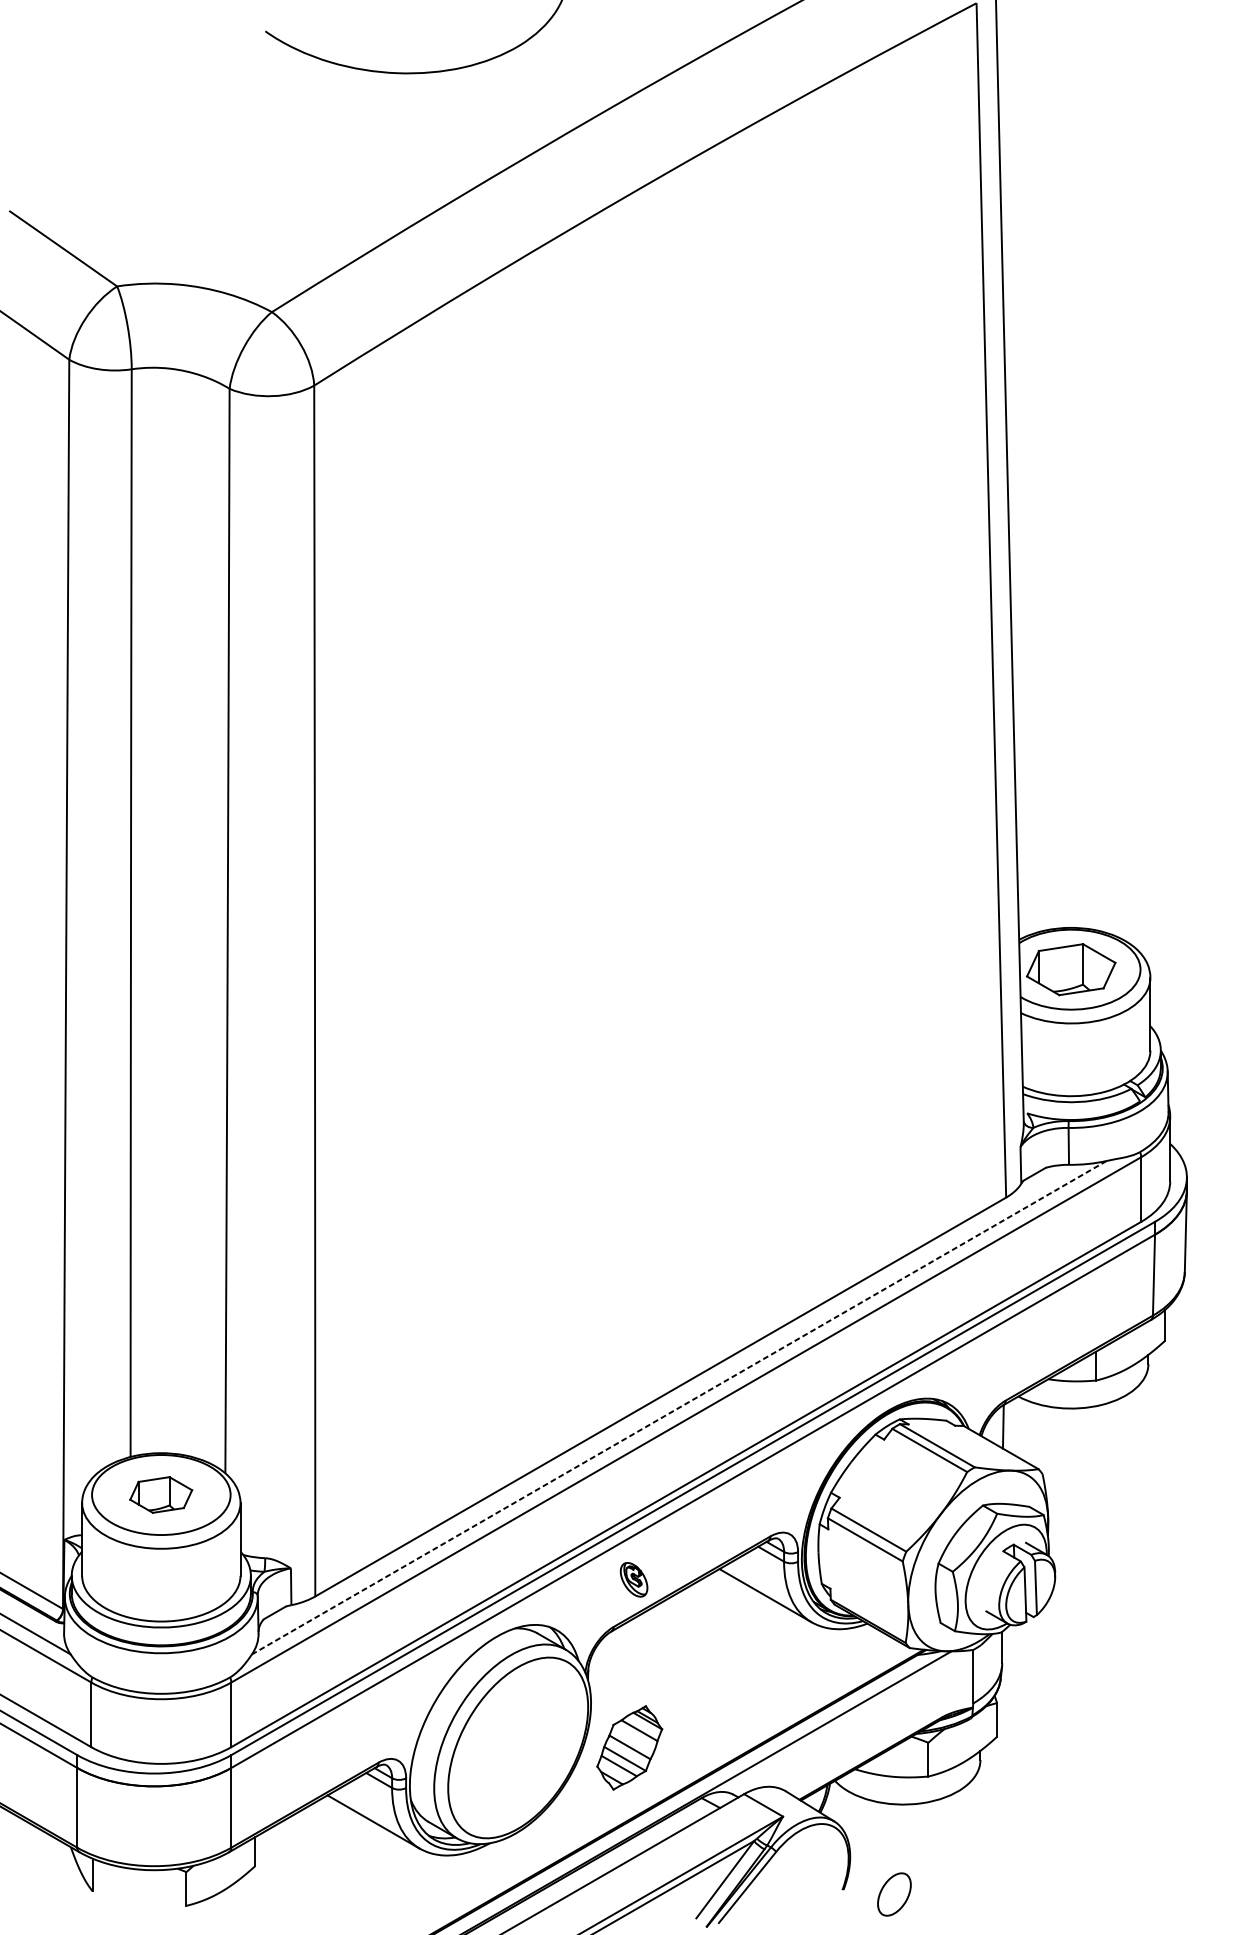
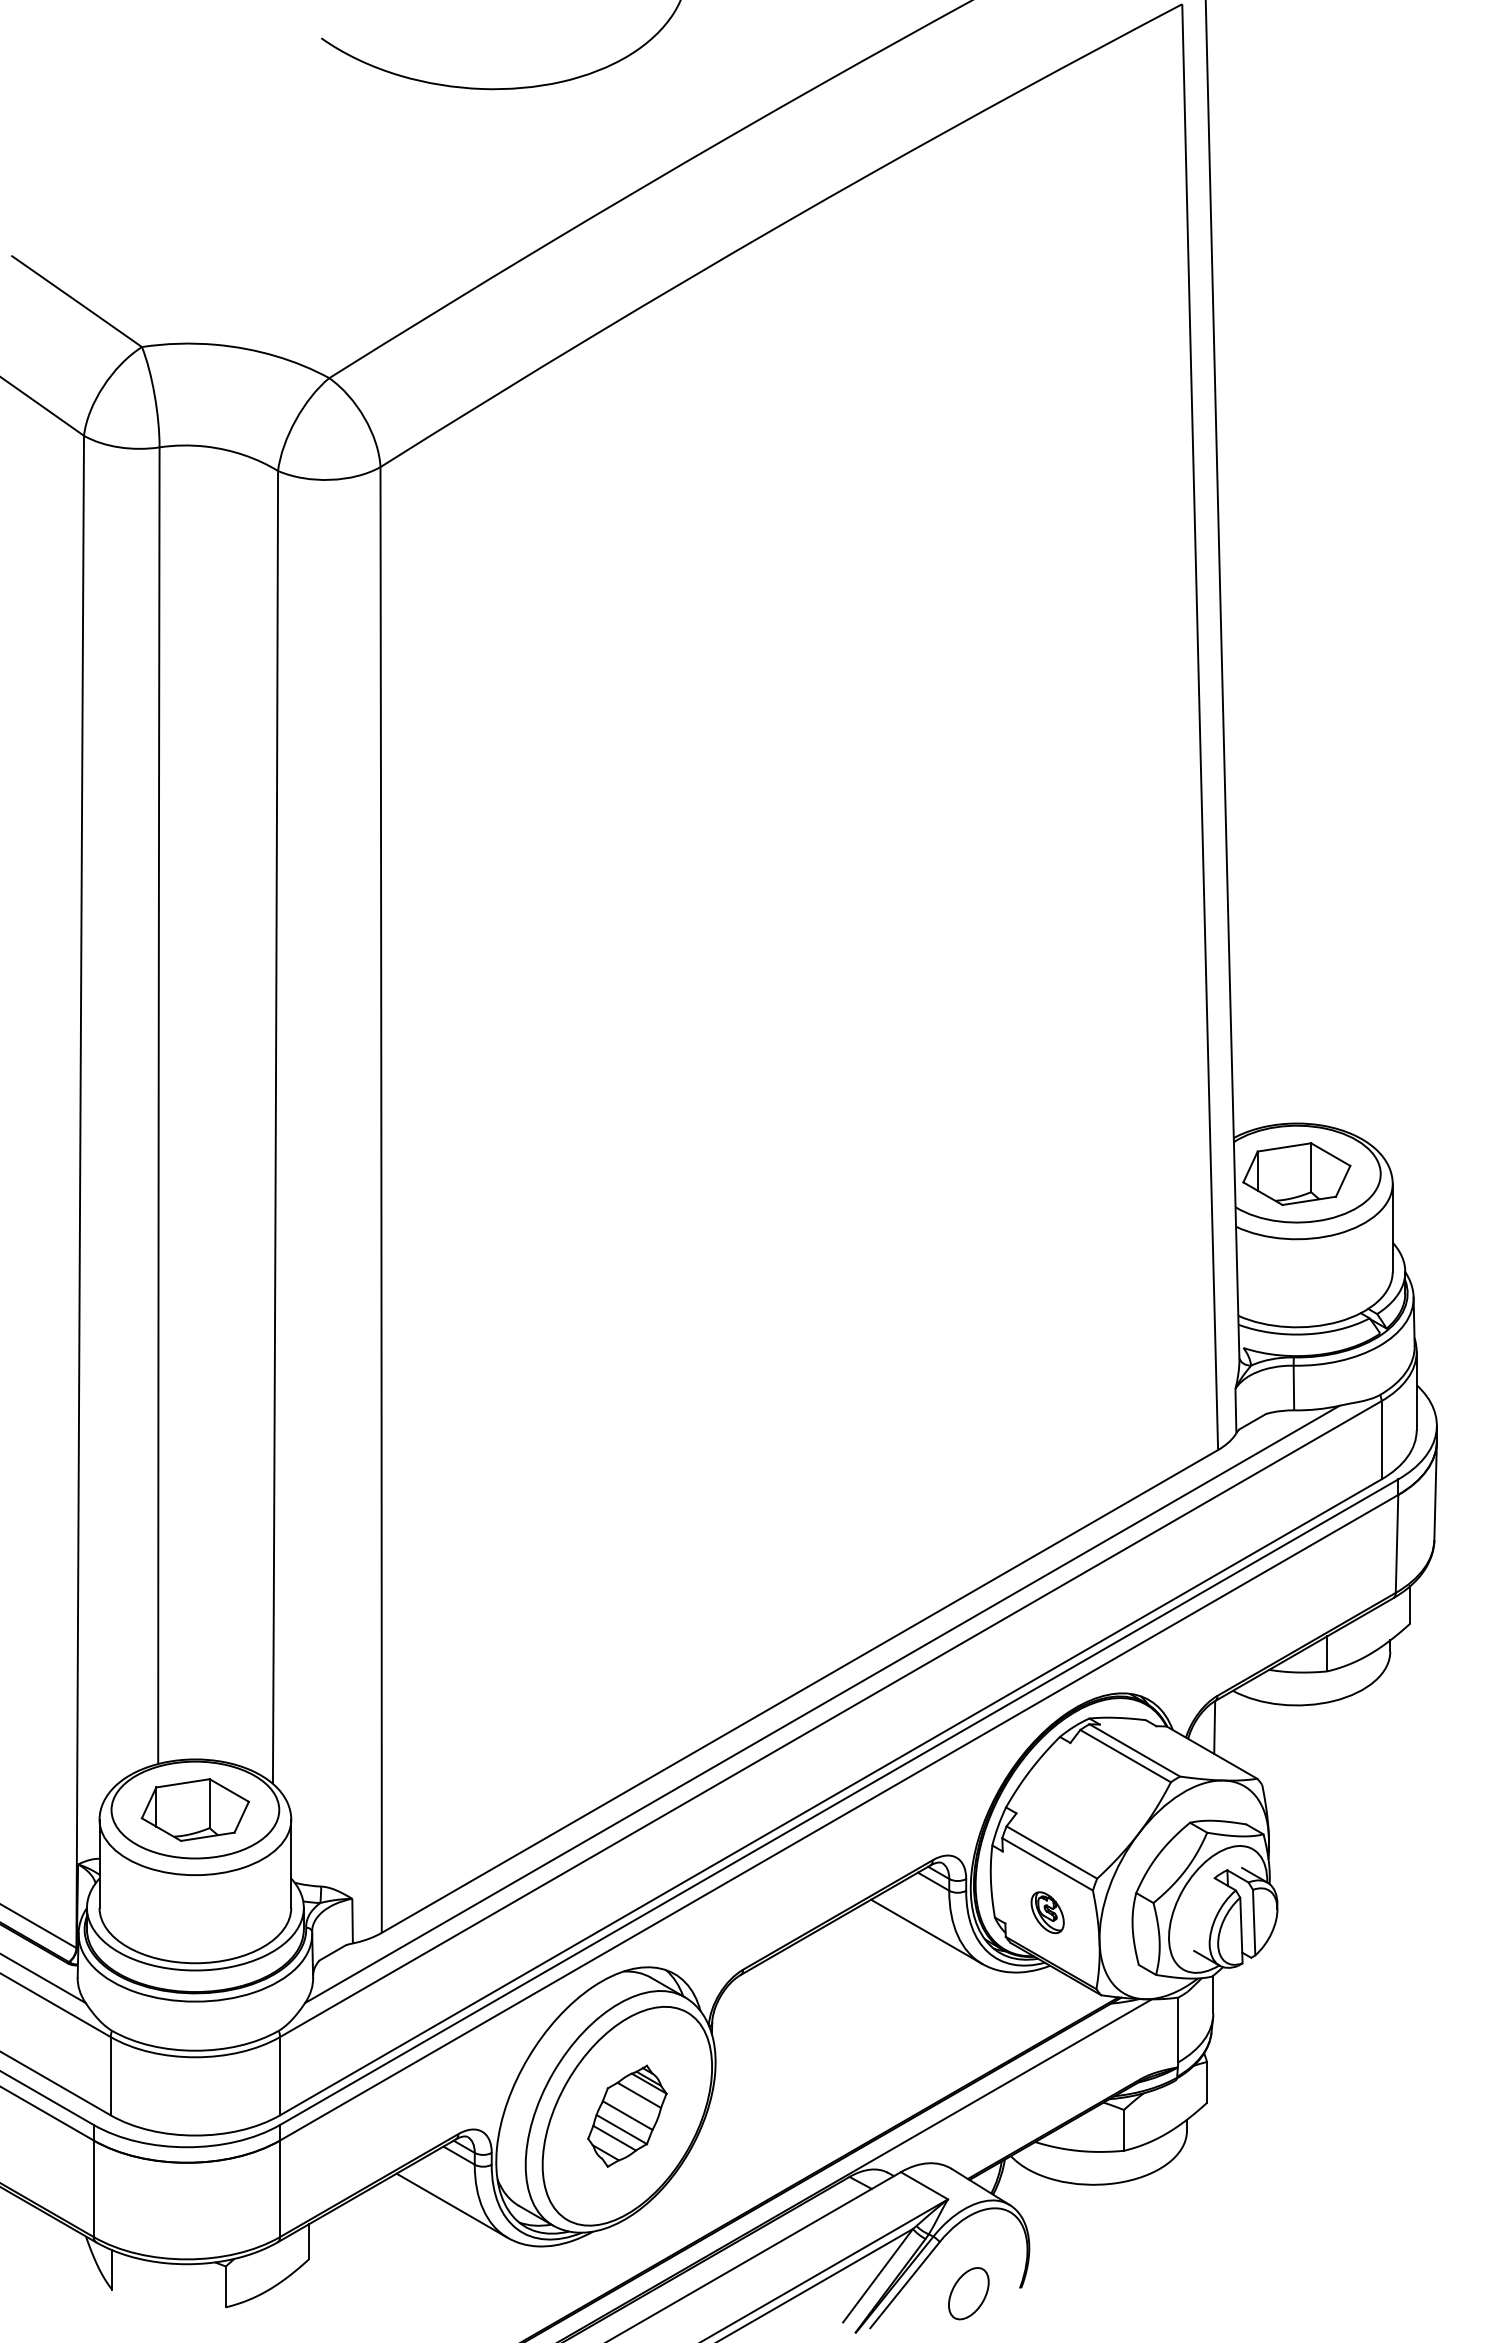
line: (678, 1407) -> (821, 1704), dashed -> solid
part: (160, 1494) -> (194, 1809), size x1.43
part: (633, 1579) -> (1047, 1912), moved
part: (629, 1747) -> (627, 2115), moved
part: (894, 1894) -> (968, 2293), moved

